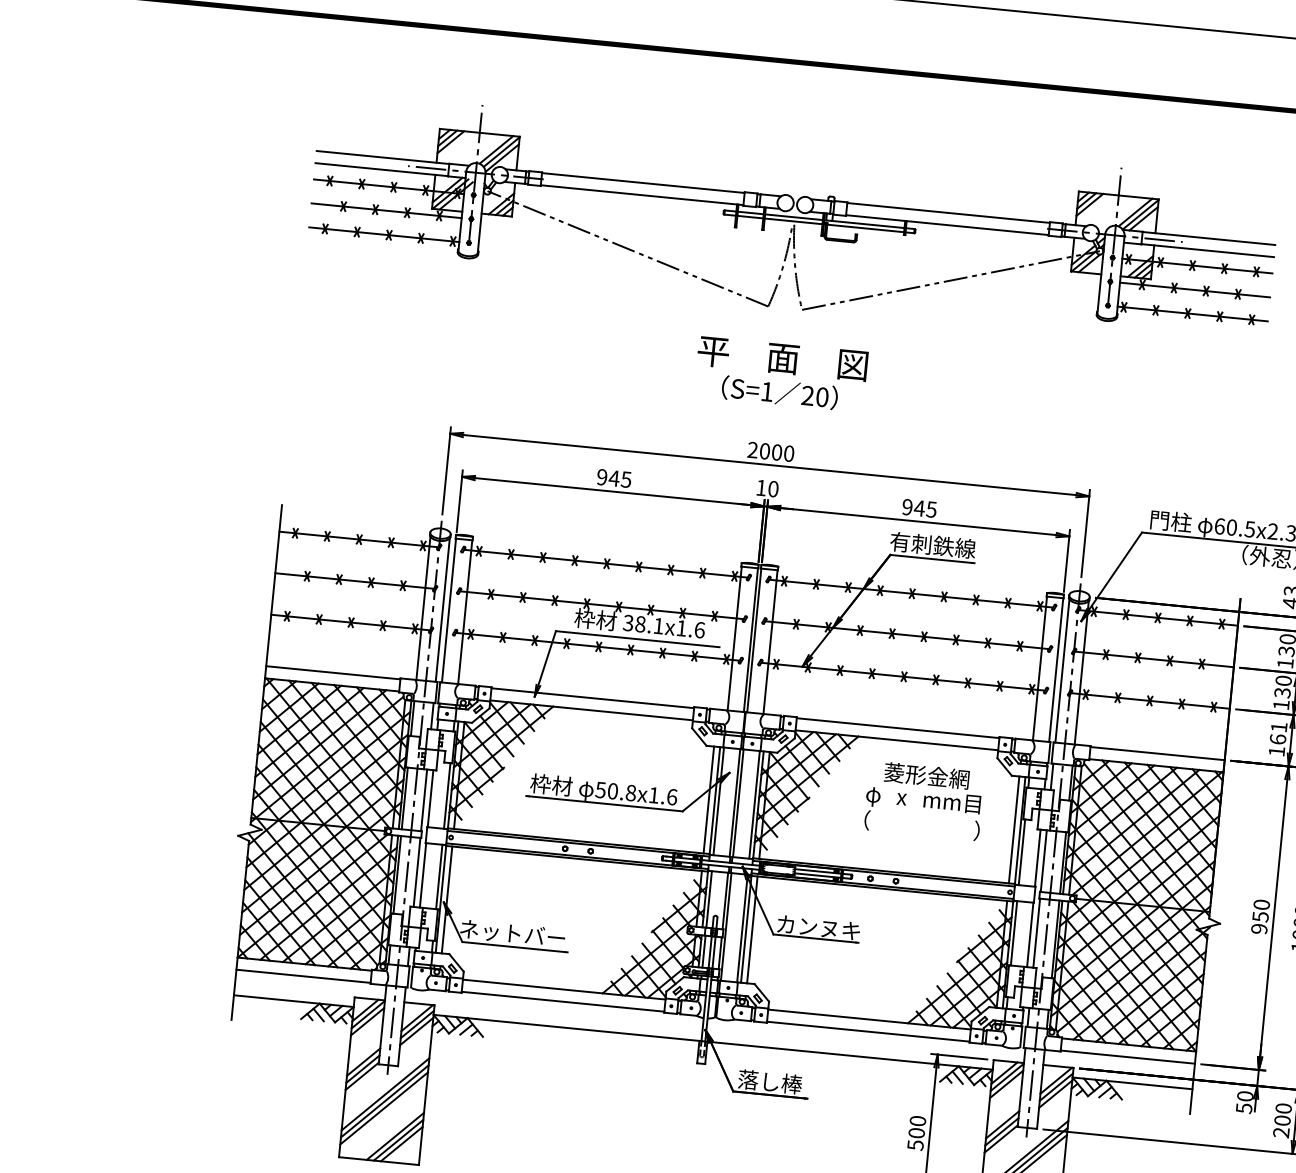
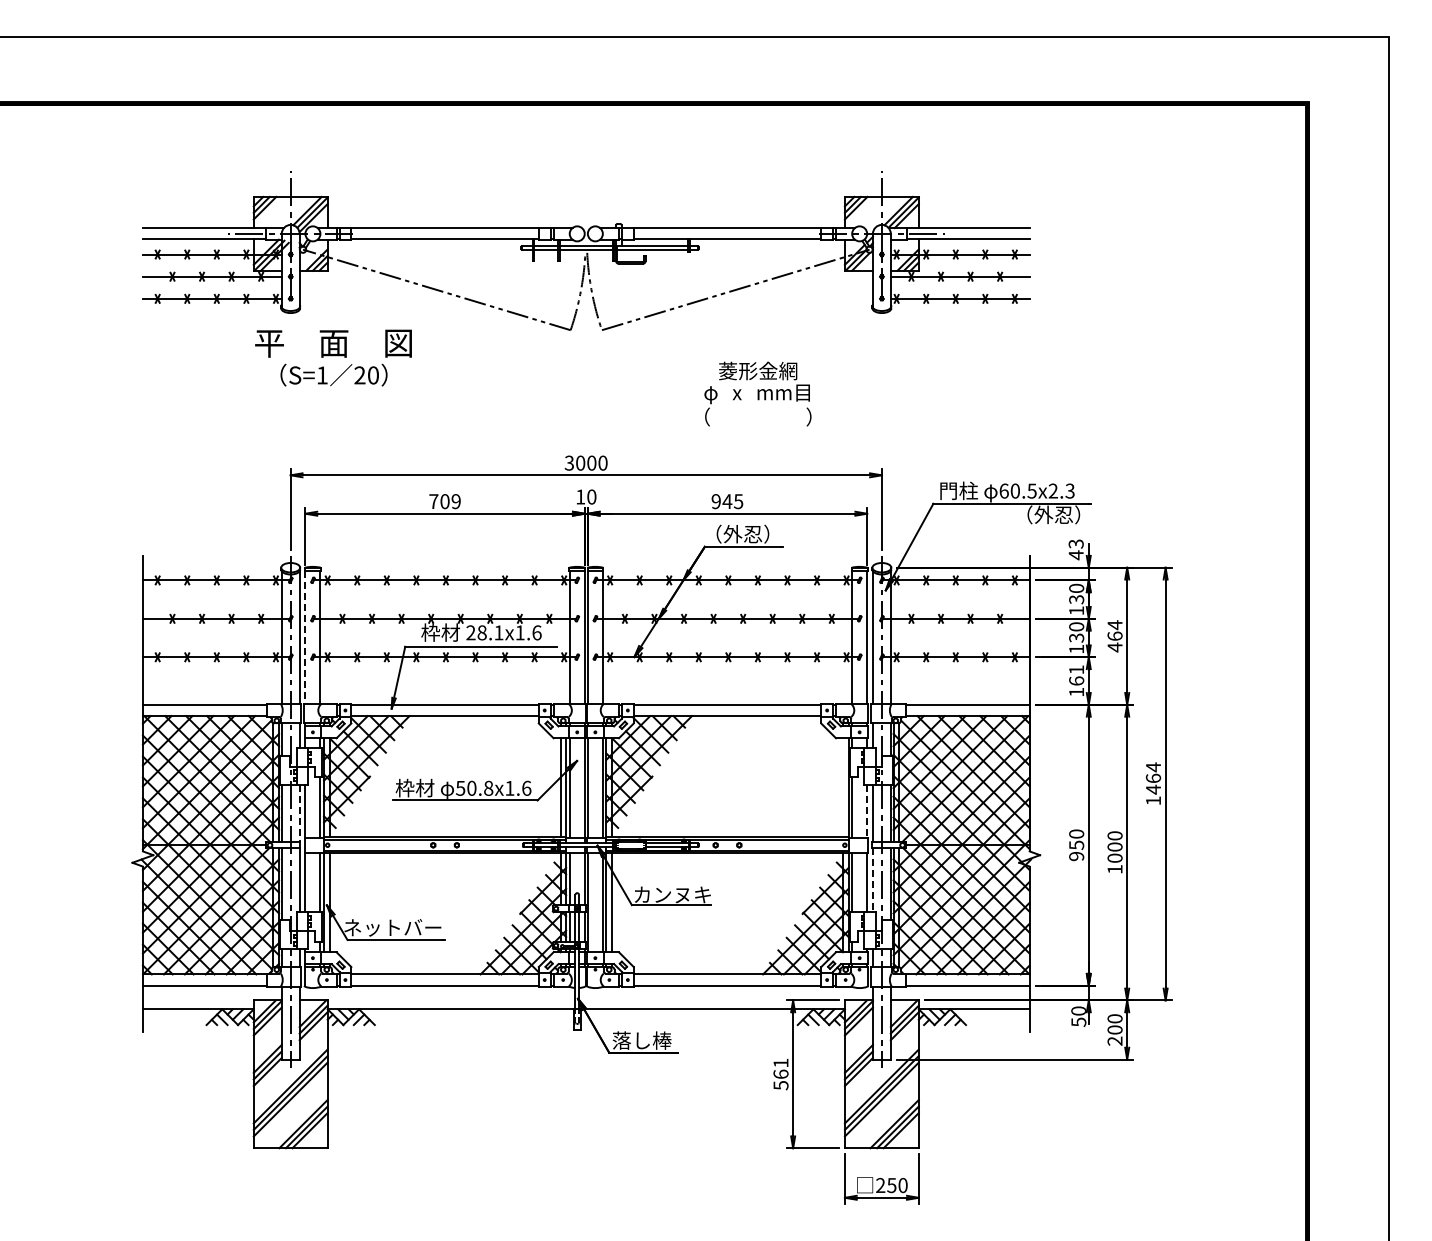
text: (781, 373) -> (333, 357), moved
text: (752, 450) -> (569, 463), 2000 -> 3000
text: (613, 478) -> (444, 501), 945 -> 709
text: (932, 544) -> (742, 533), 有刺鉄線 -> （外忍）
line: (449, 610) -> (305, 637), solid -> dashed
text: (627, 623) -> (470, 633), 38.1x1.6 -> 28.1x1.6
line: (423, 800) -> (299, 813), solid -> dashed
text: (923, 800) -> (757, 393), moved
line: (1013, 829) -> (842, 787), removed
line: (1038, 859) -> (867, 812), solid -> dashed
line: (1036, 933) -> (872, 880), solid -> dashed
text: (916, 1126) -> (780, 1068), 500 -> 561

